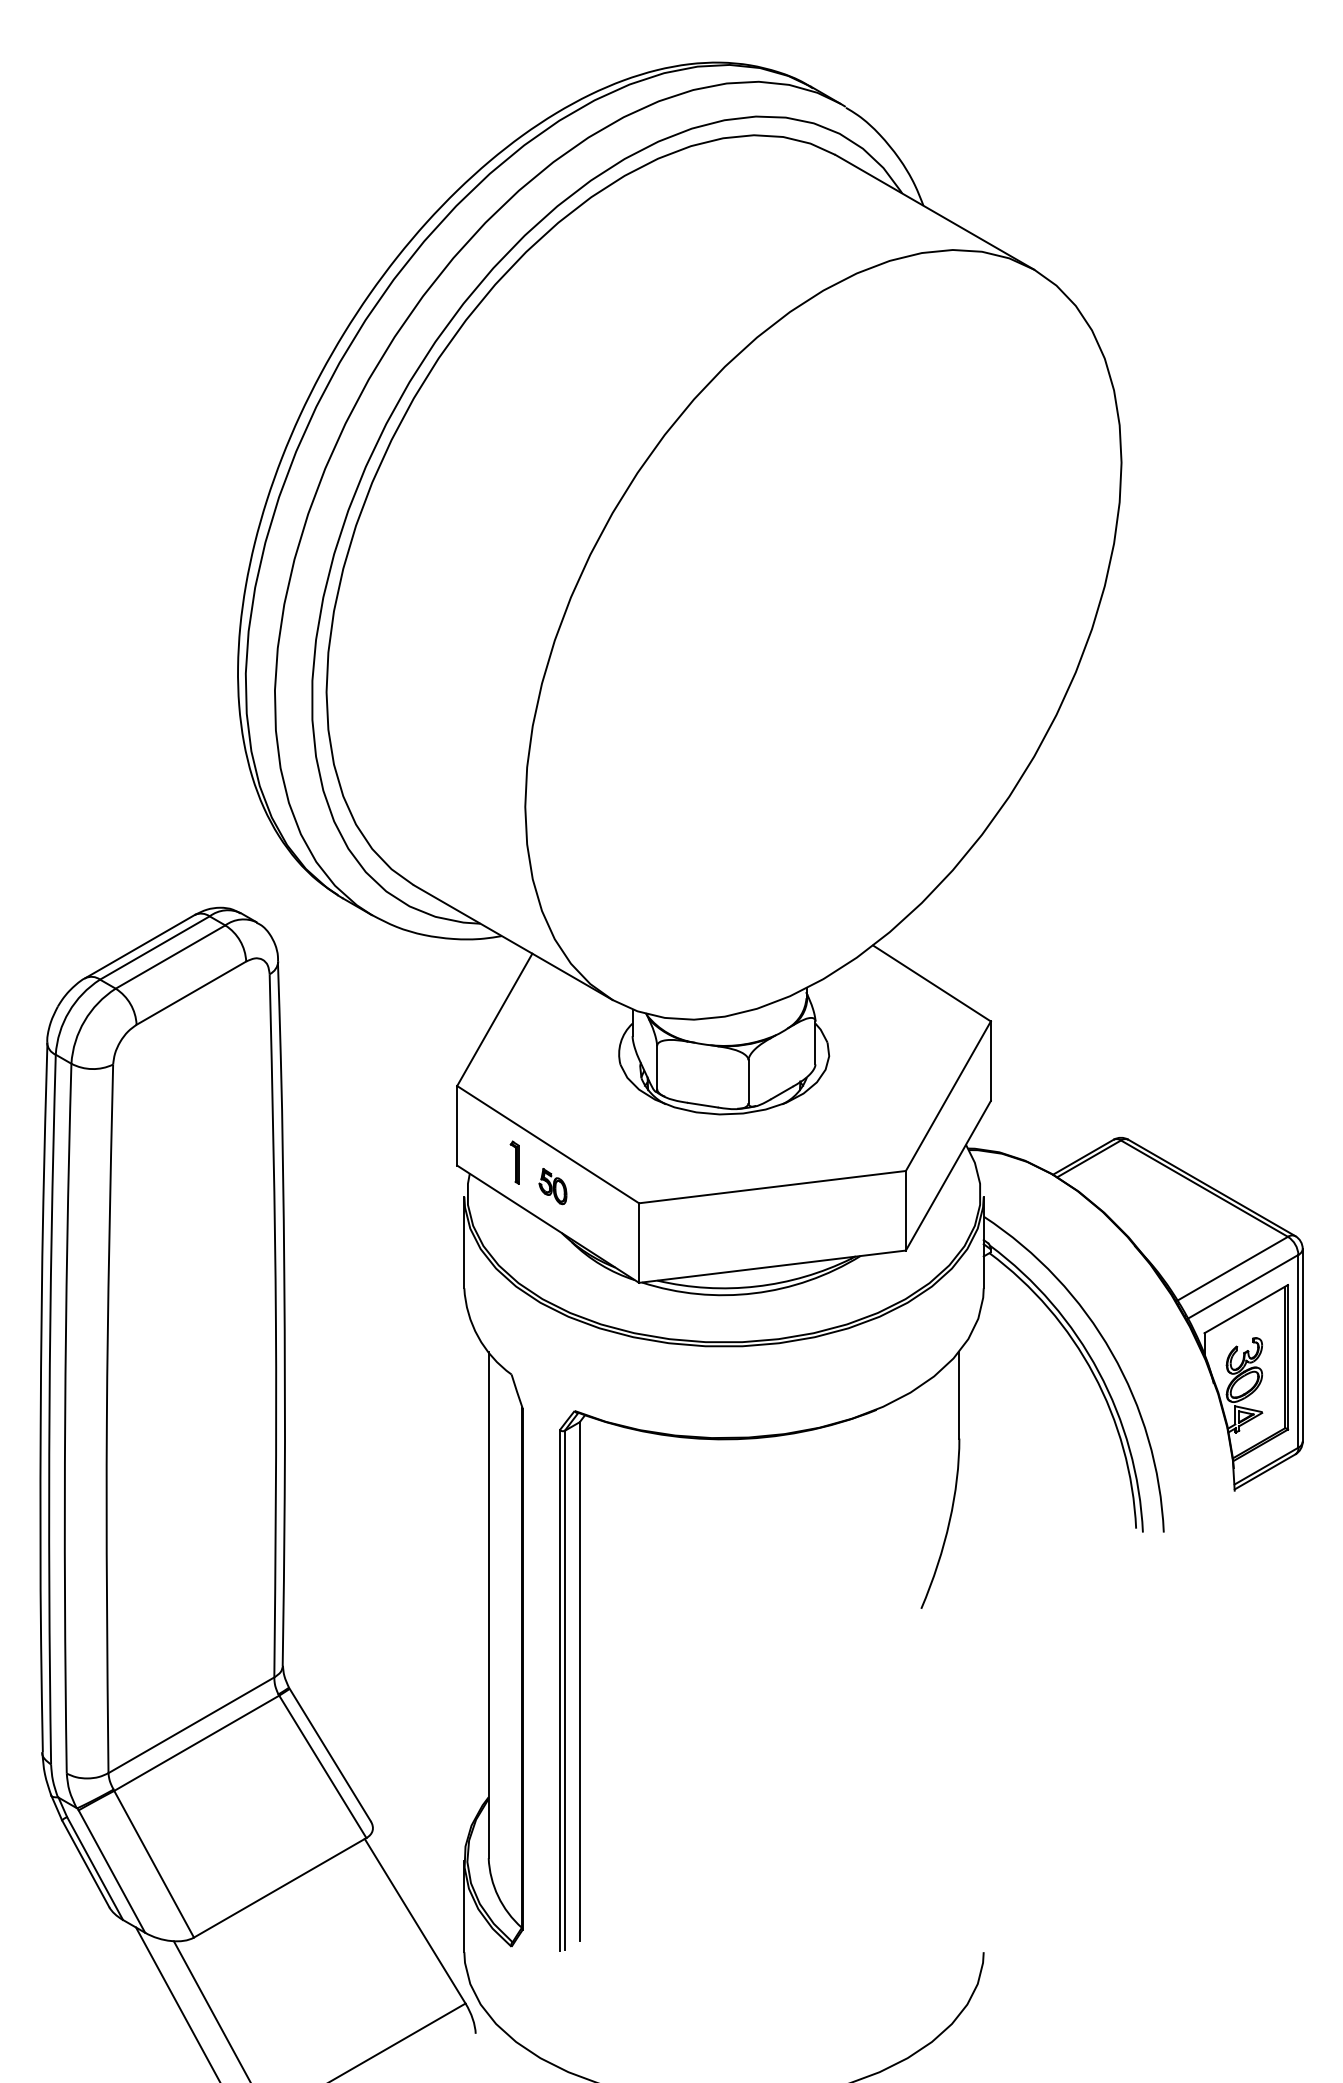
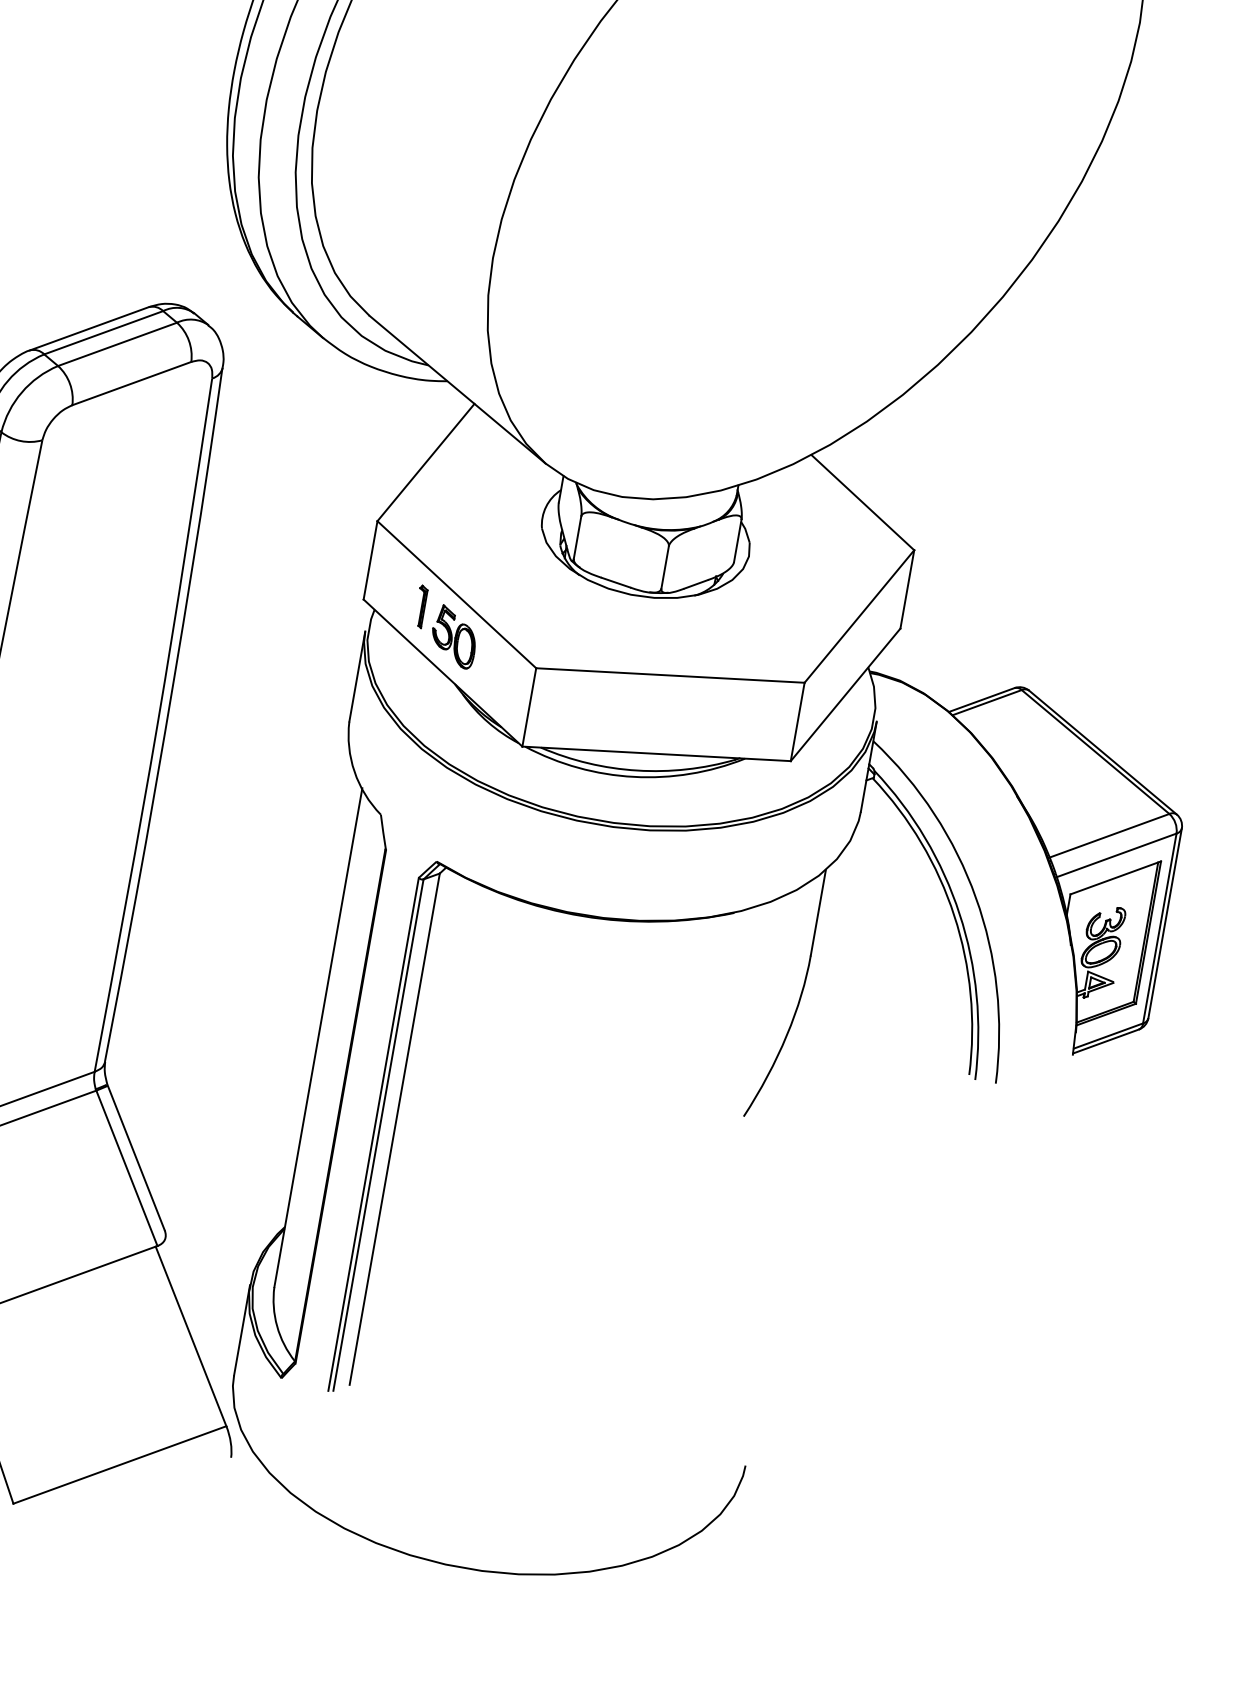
part: (552, 1186) -> (453, 636), size x1.67

